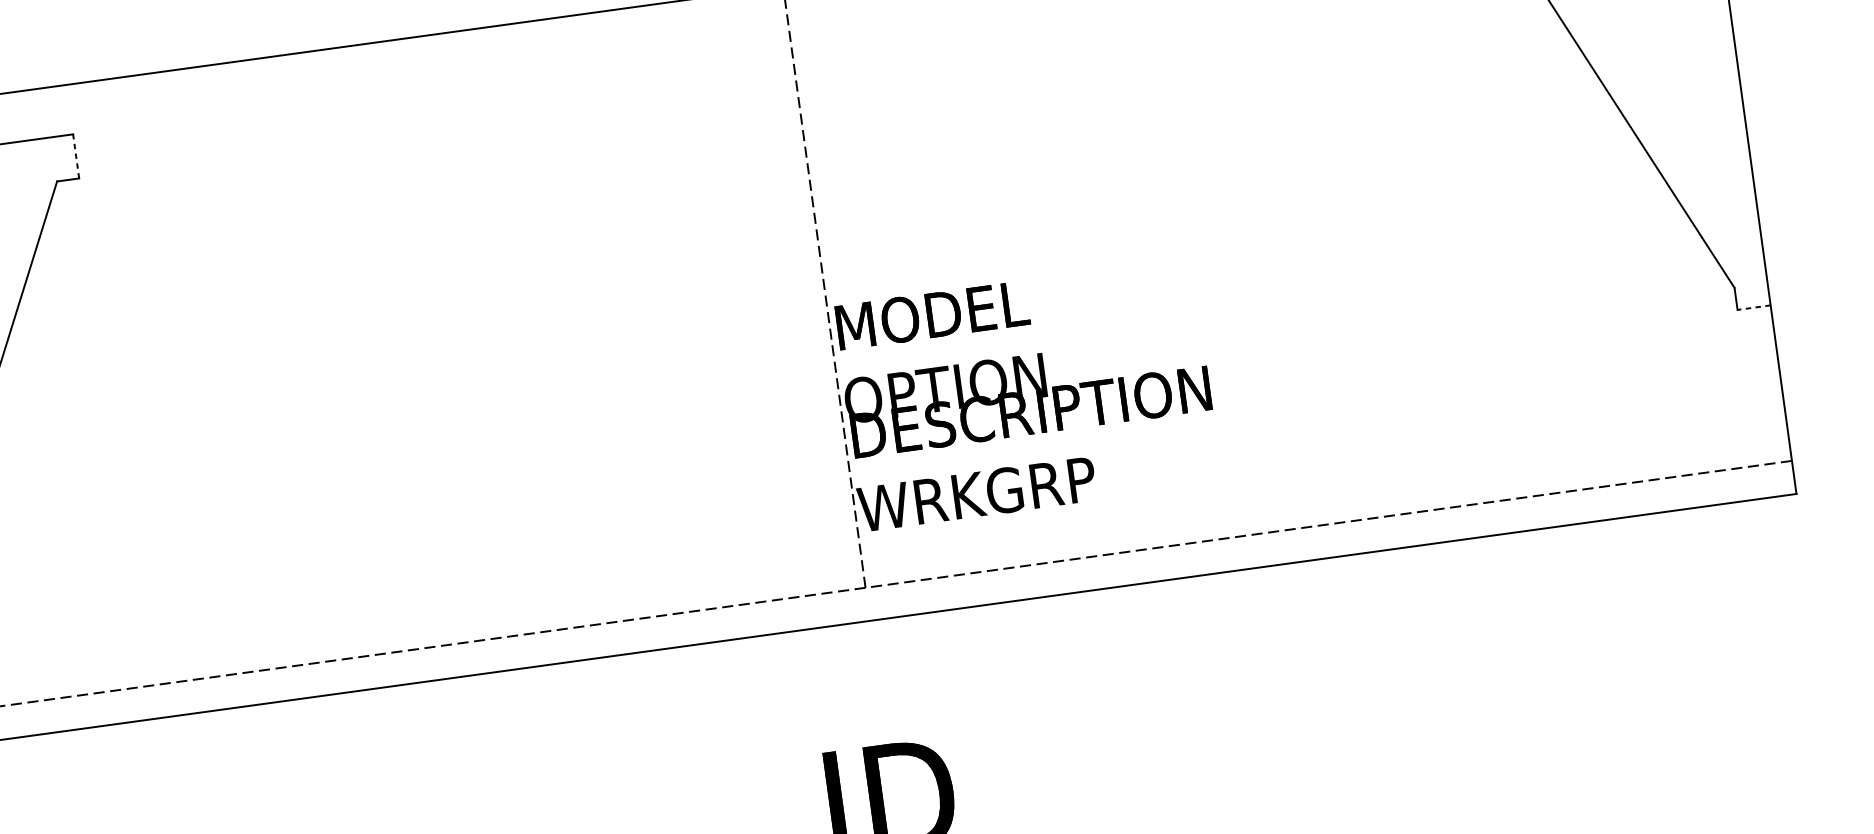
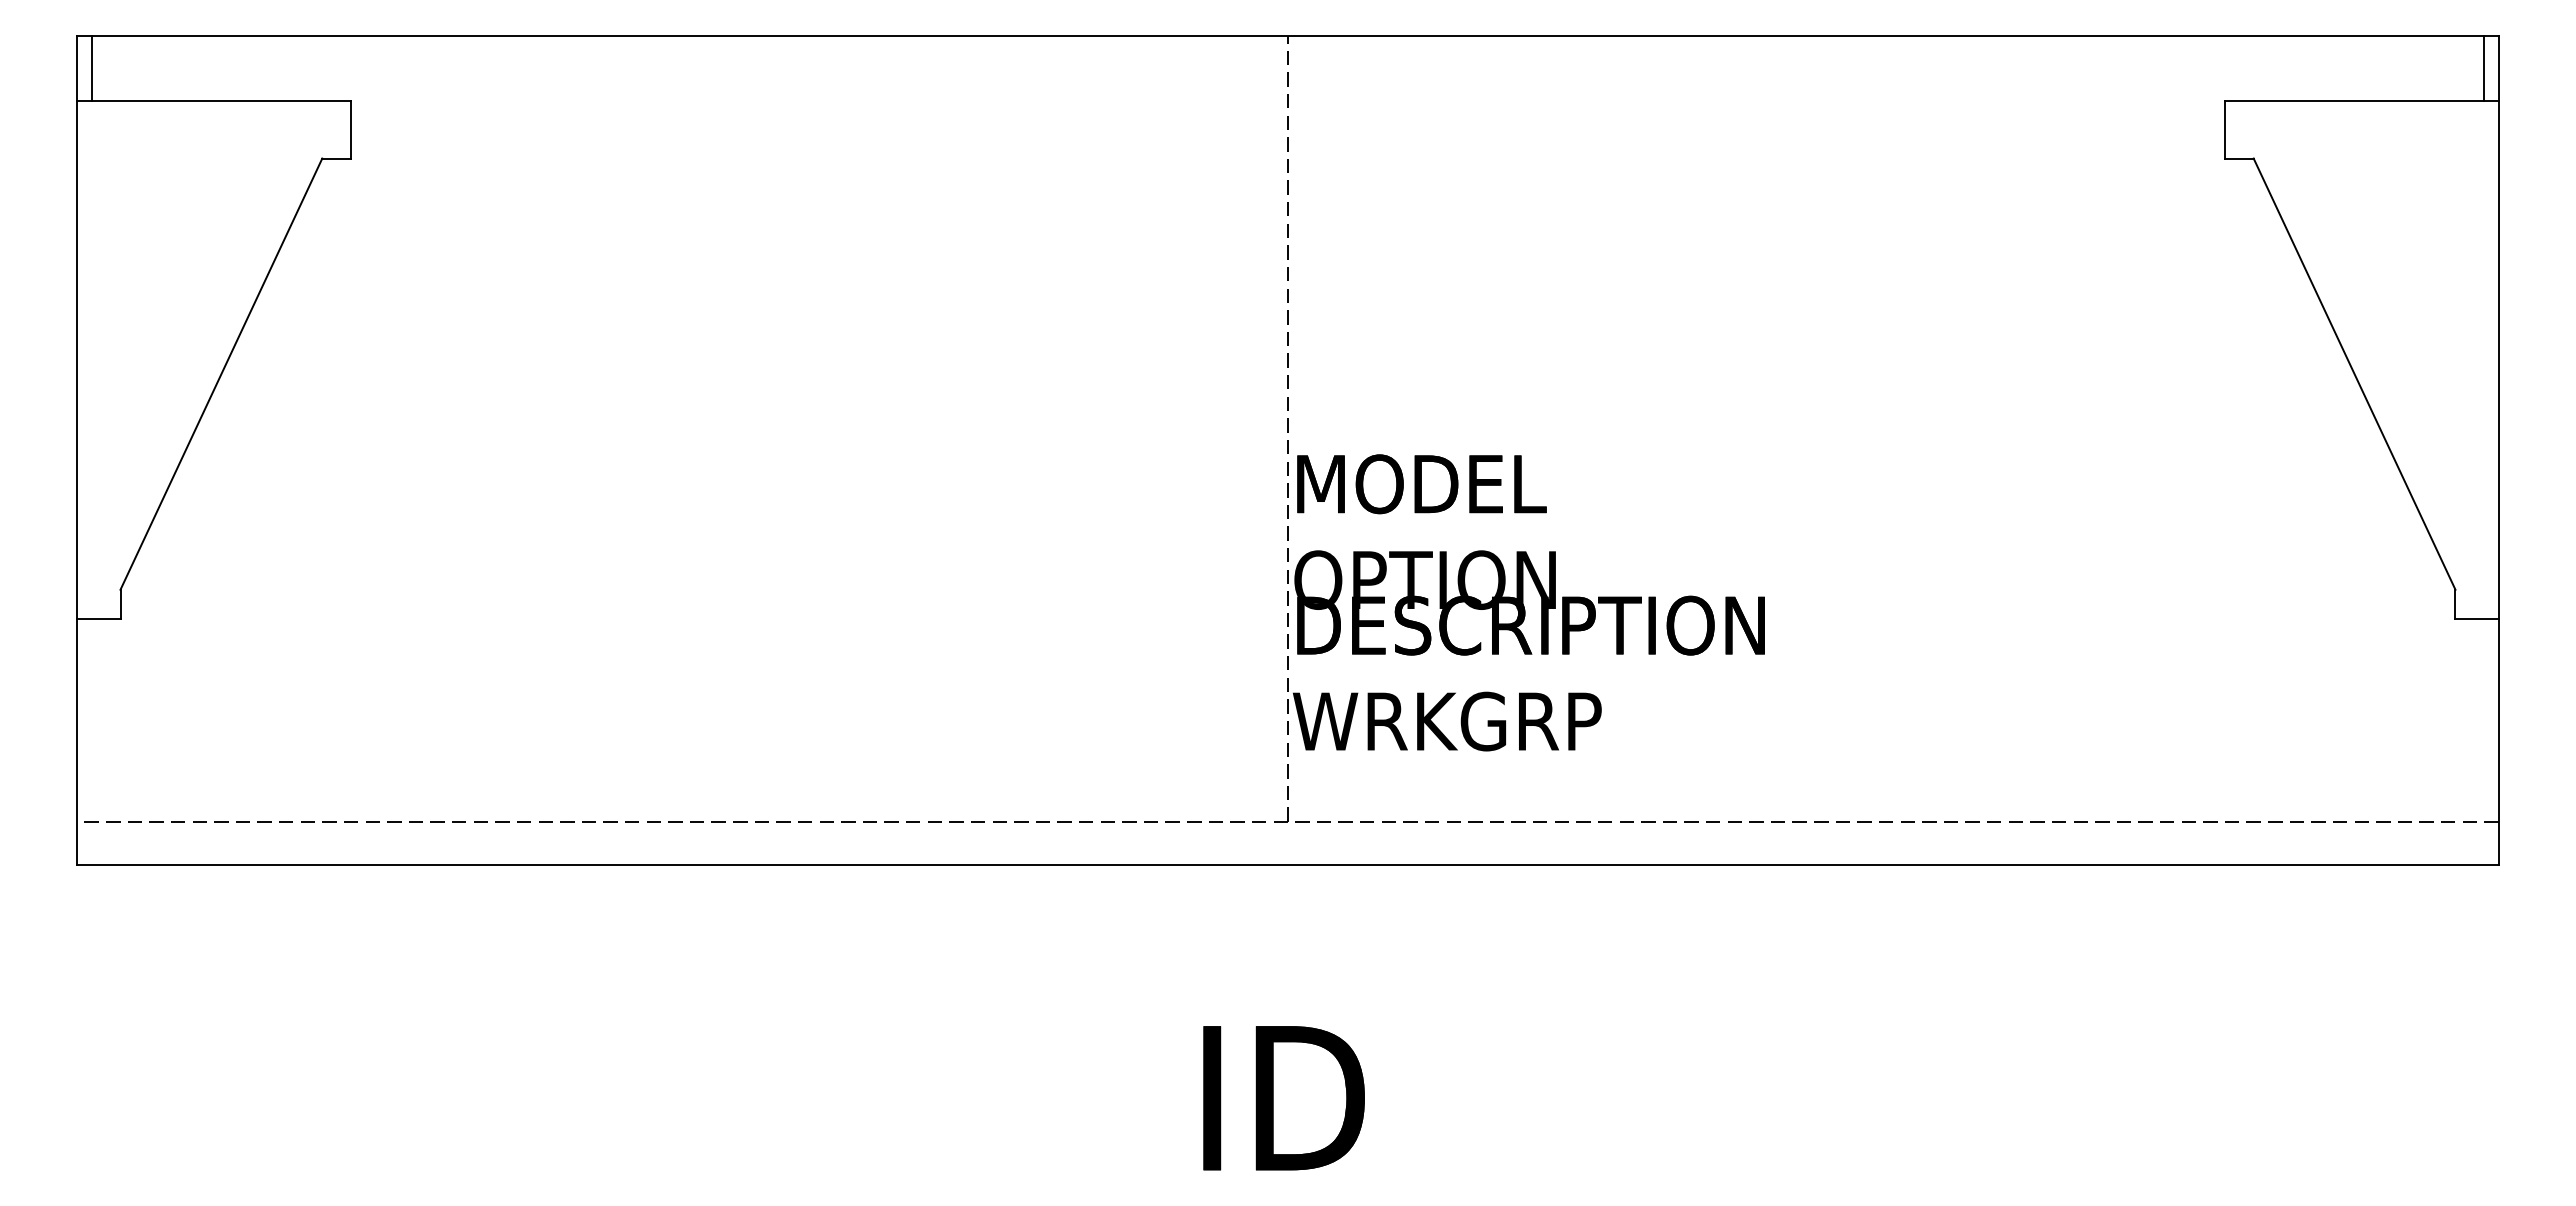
line: (76, 156) -> (351, 129), dashed -> solid
line: (1754, 307) -> (2477, 618), dashed -> solid

